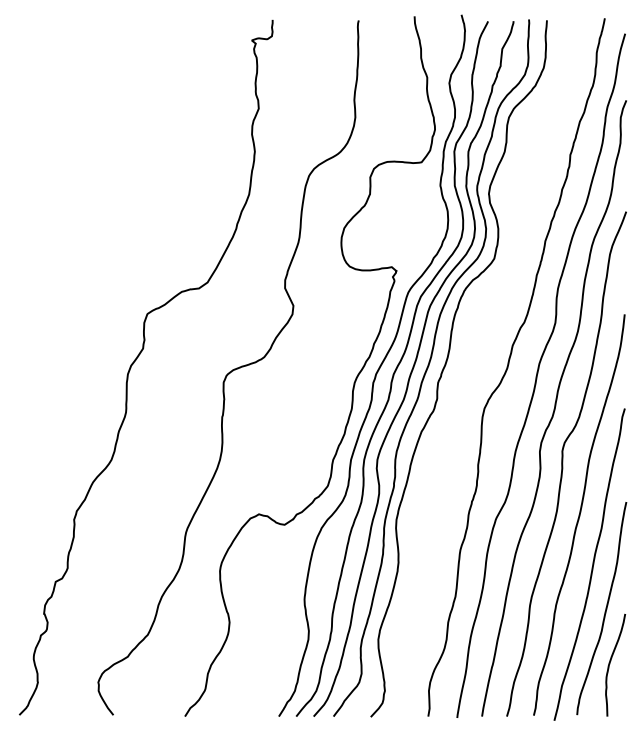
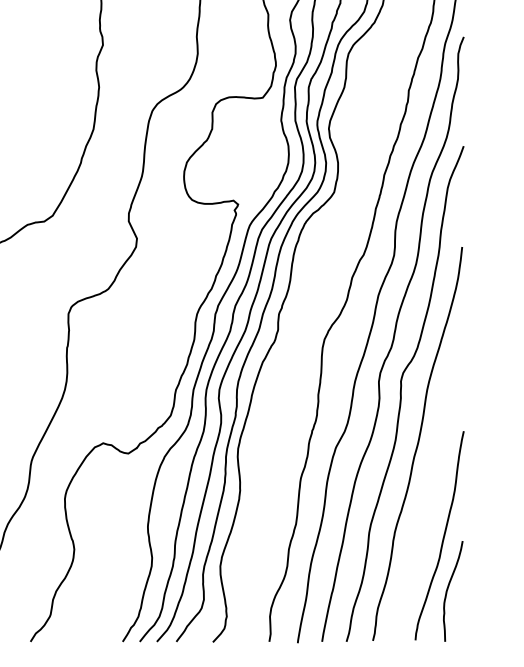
curve: (592, 564) -> (430, 492), removed

